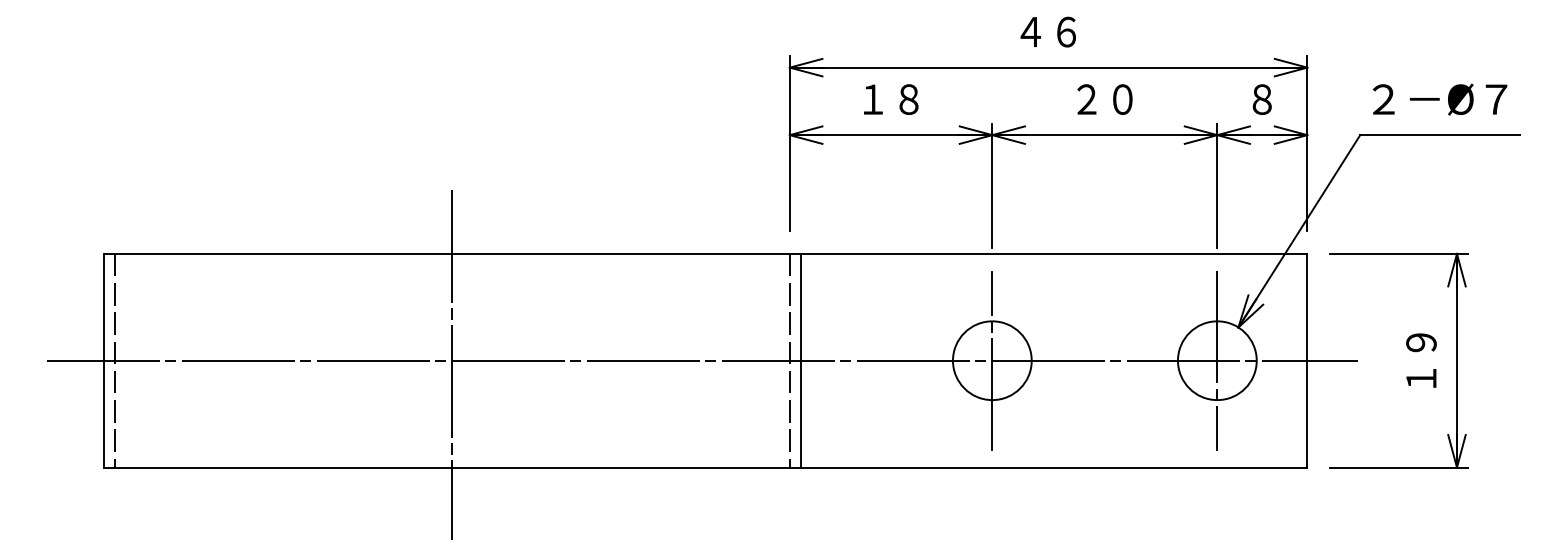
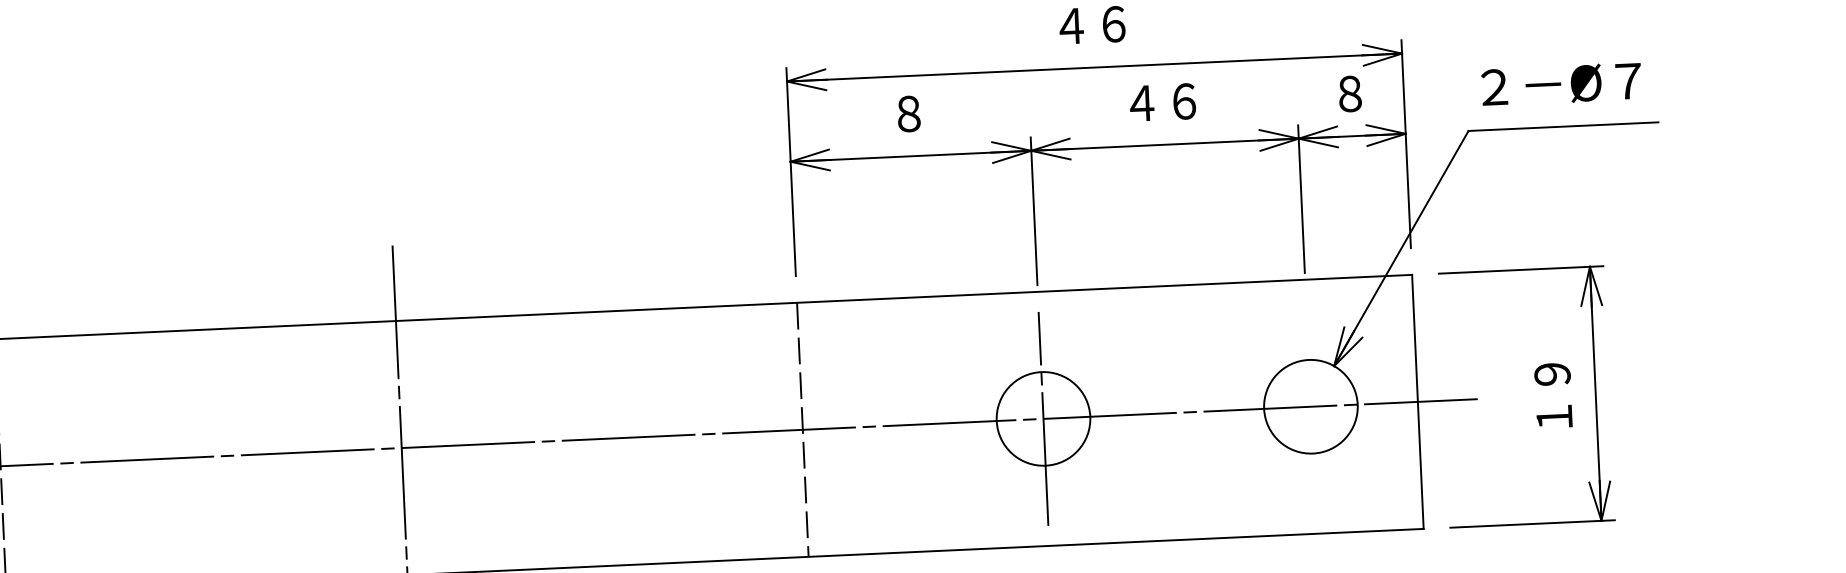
text: (891, 99) -> (909, 113), １８ -> ８
text: (1104, 99) -> (1162, 102), ２０ -> ４６
line: (801, 360) -> (816, 428), removed
line: (1217, 360) -> (1311, 406), removed

